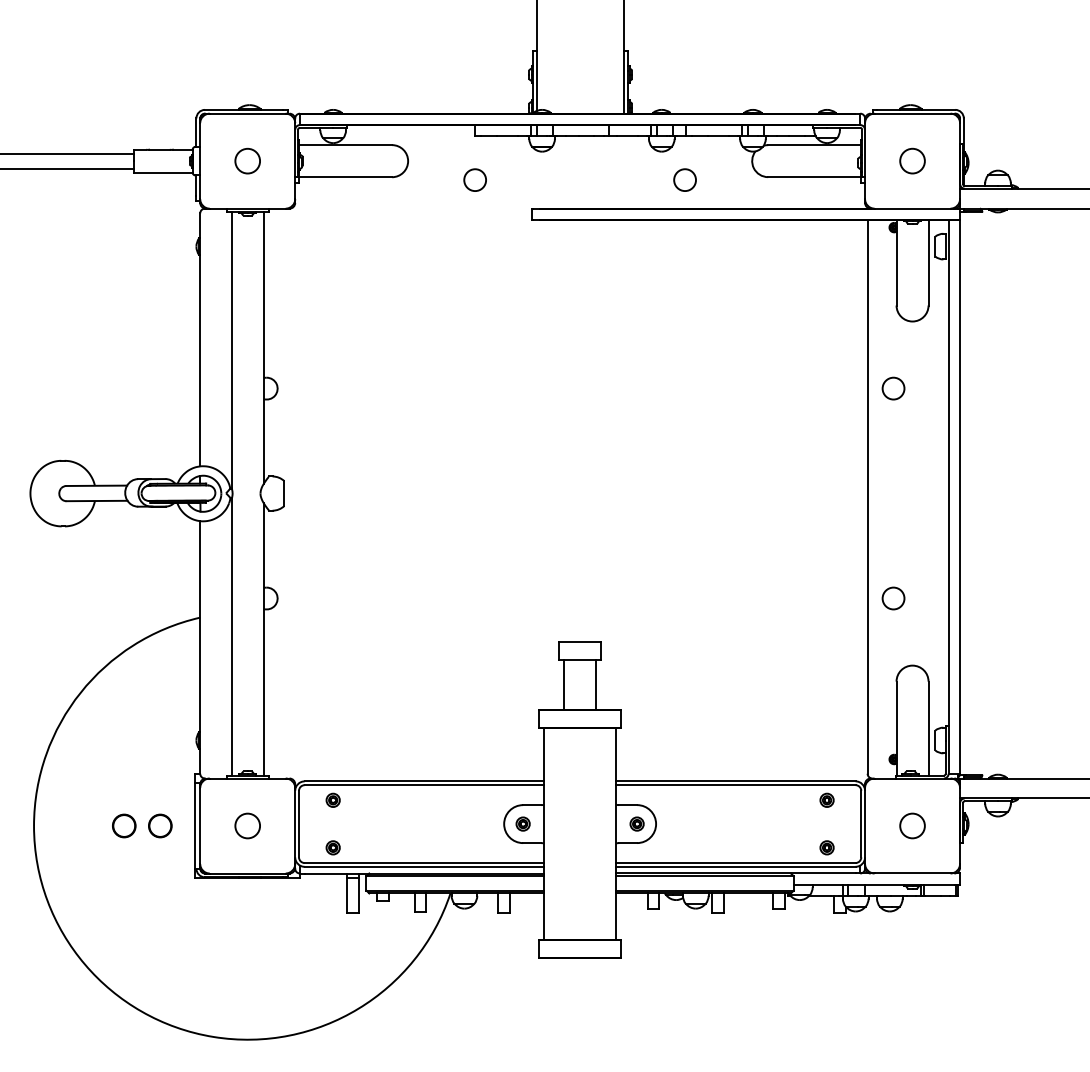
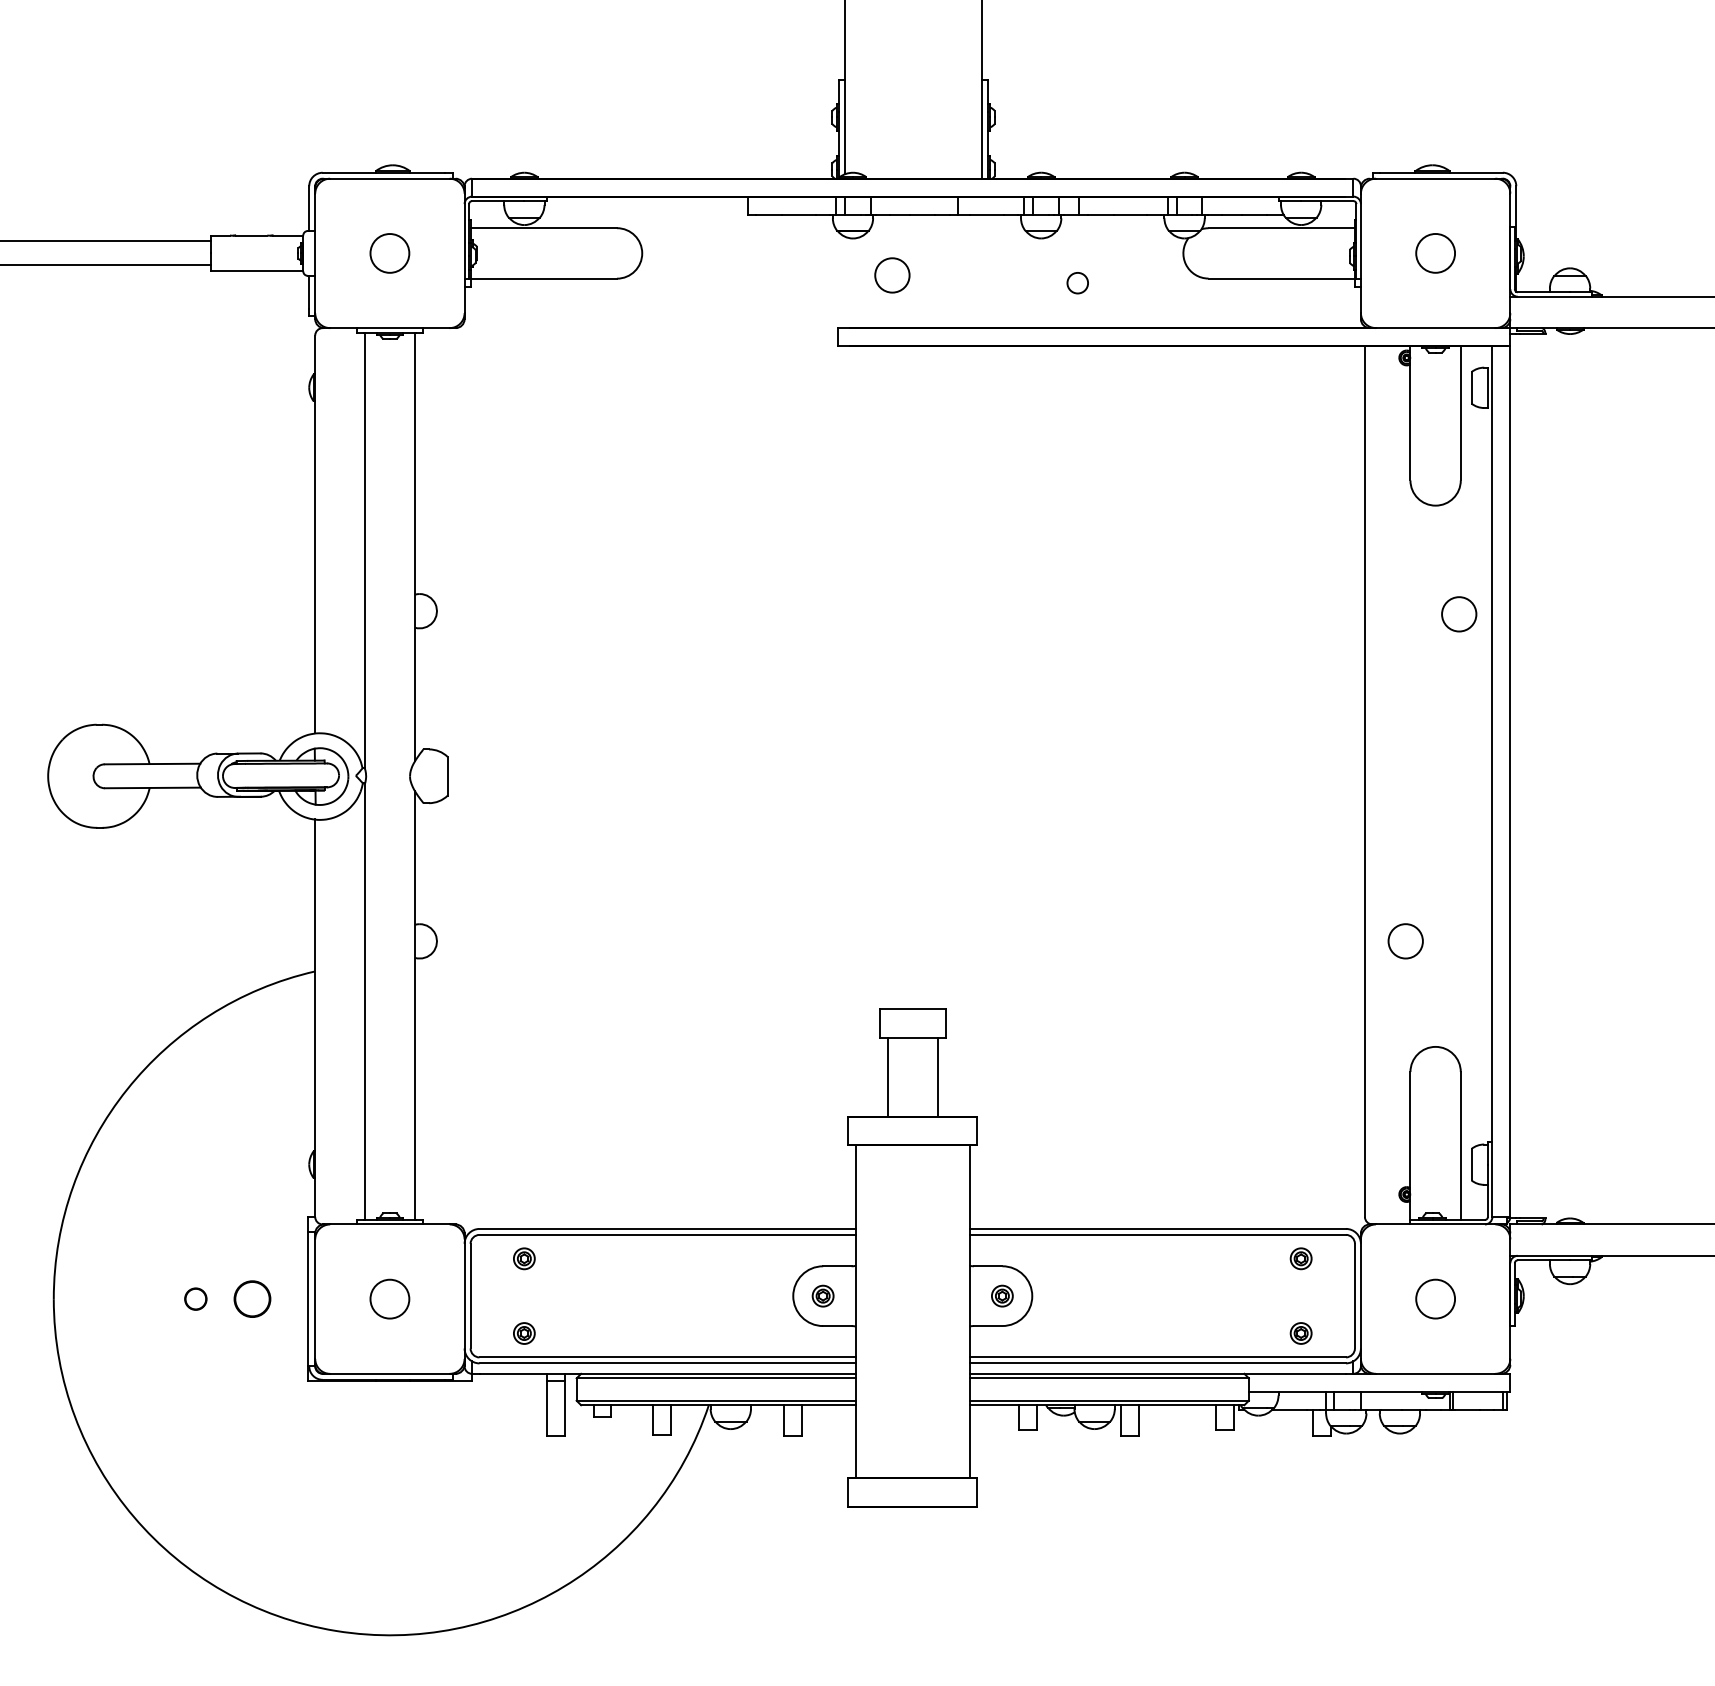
circle: (474, 179) -> (891, 274), moved
circle: (684, 179) -> (1076, 282), size x0.6
circle: (893, 388) -> (1459, 614), moved
part: (124, 825) -> (196, 1298), size x0.6

